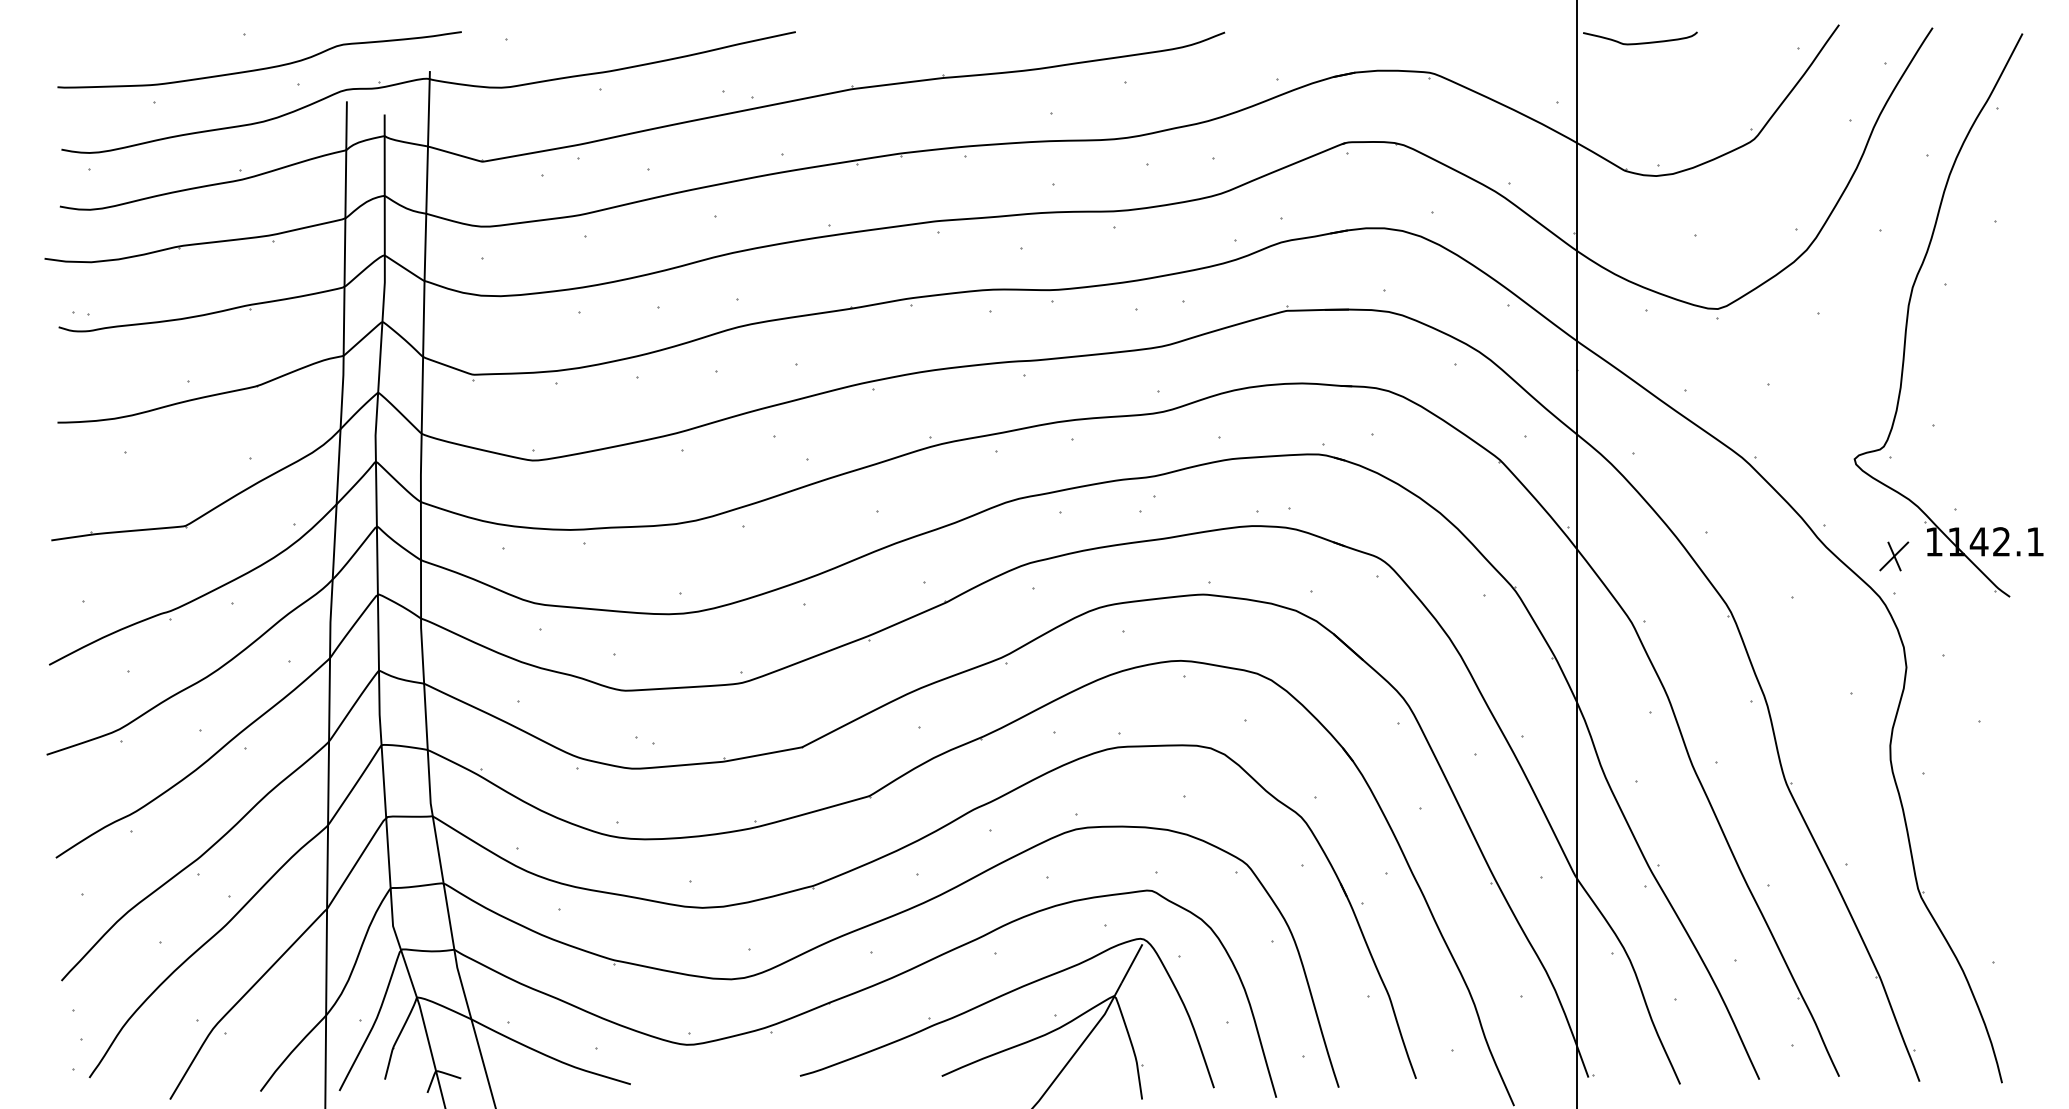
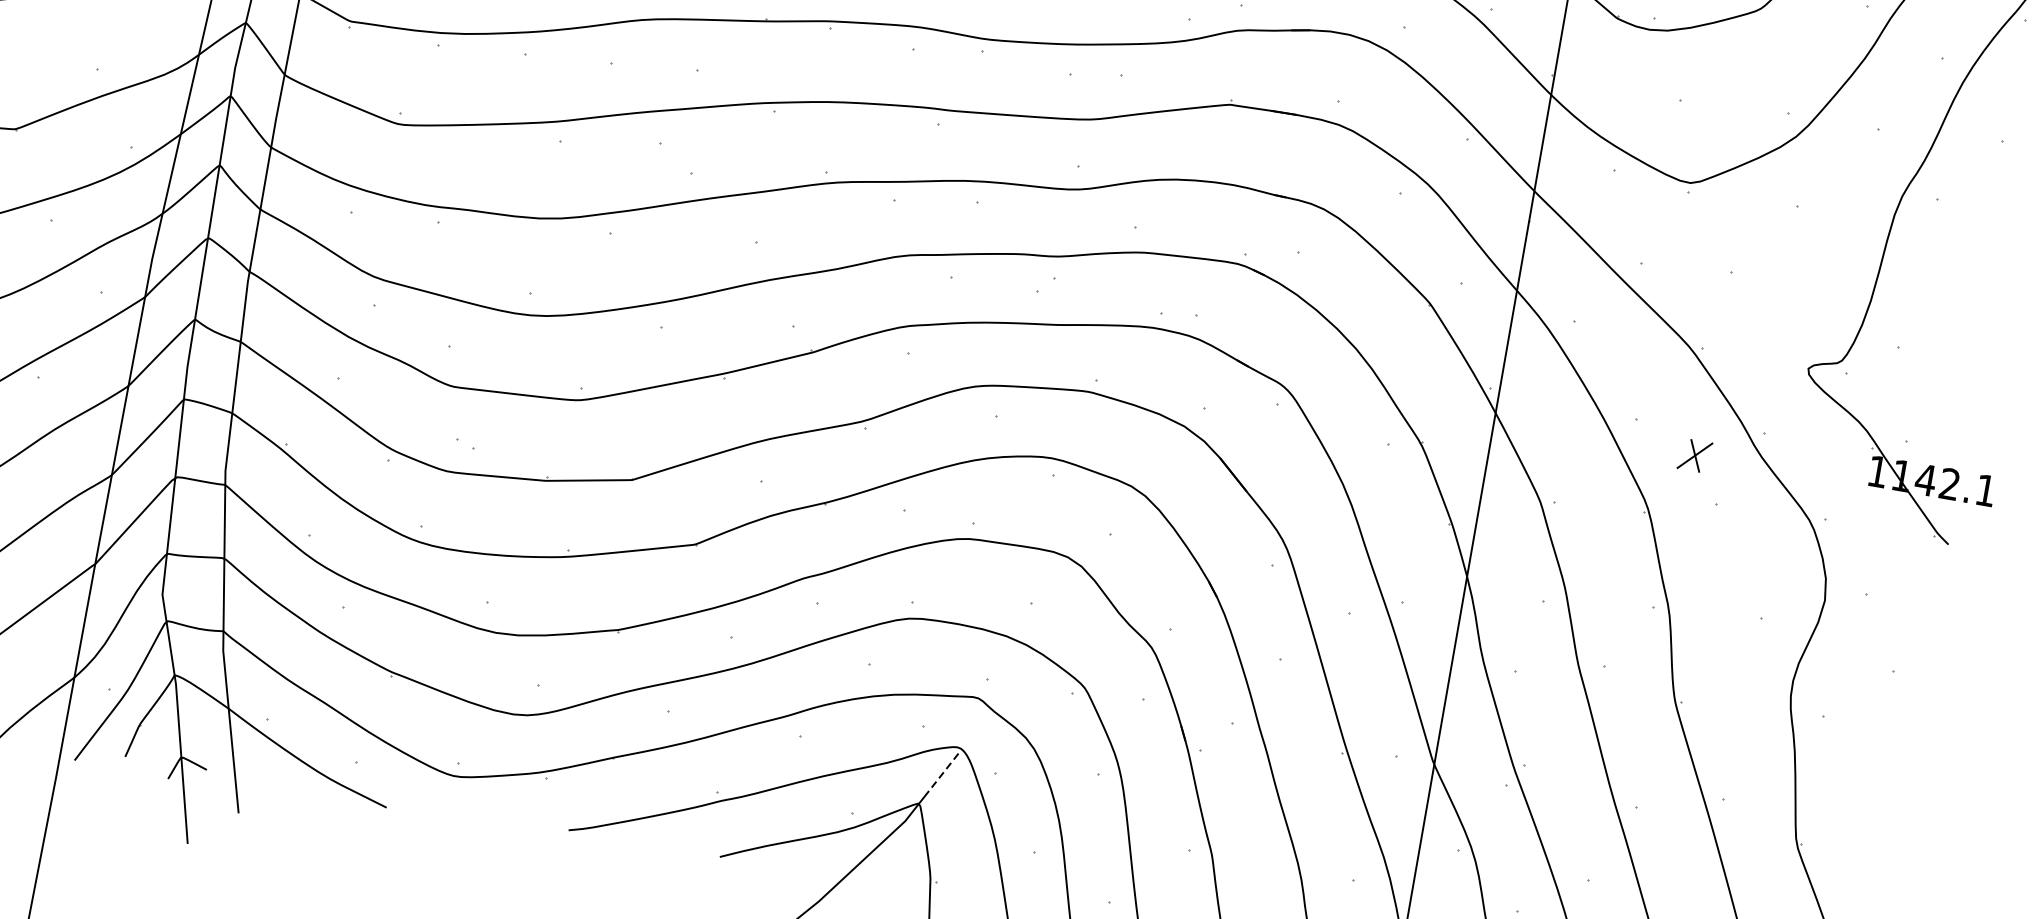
part: (1894, 556) -> (1695, 455), moved
line: (1132, 963) -> (944, 772), solid -> dashed

